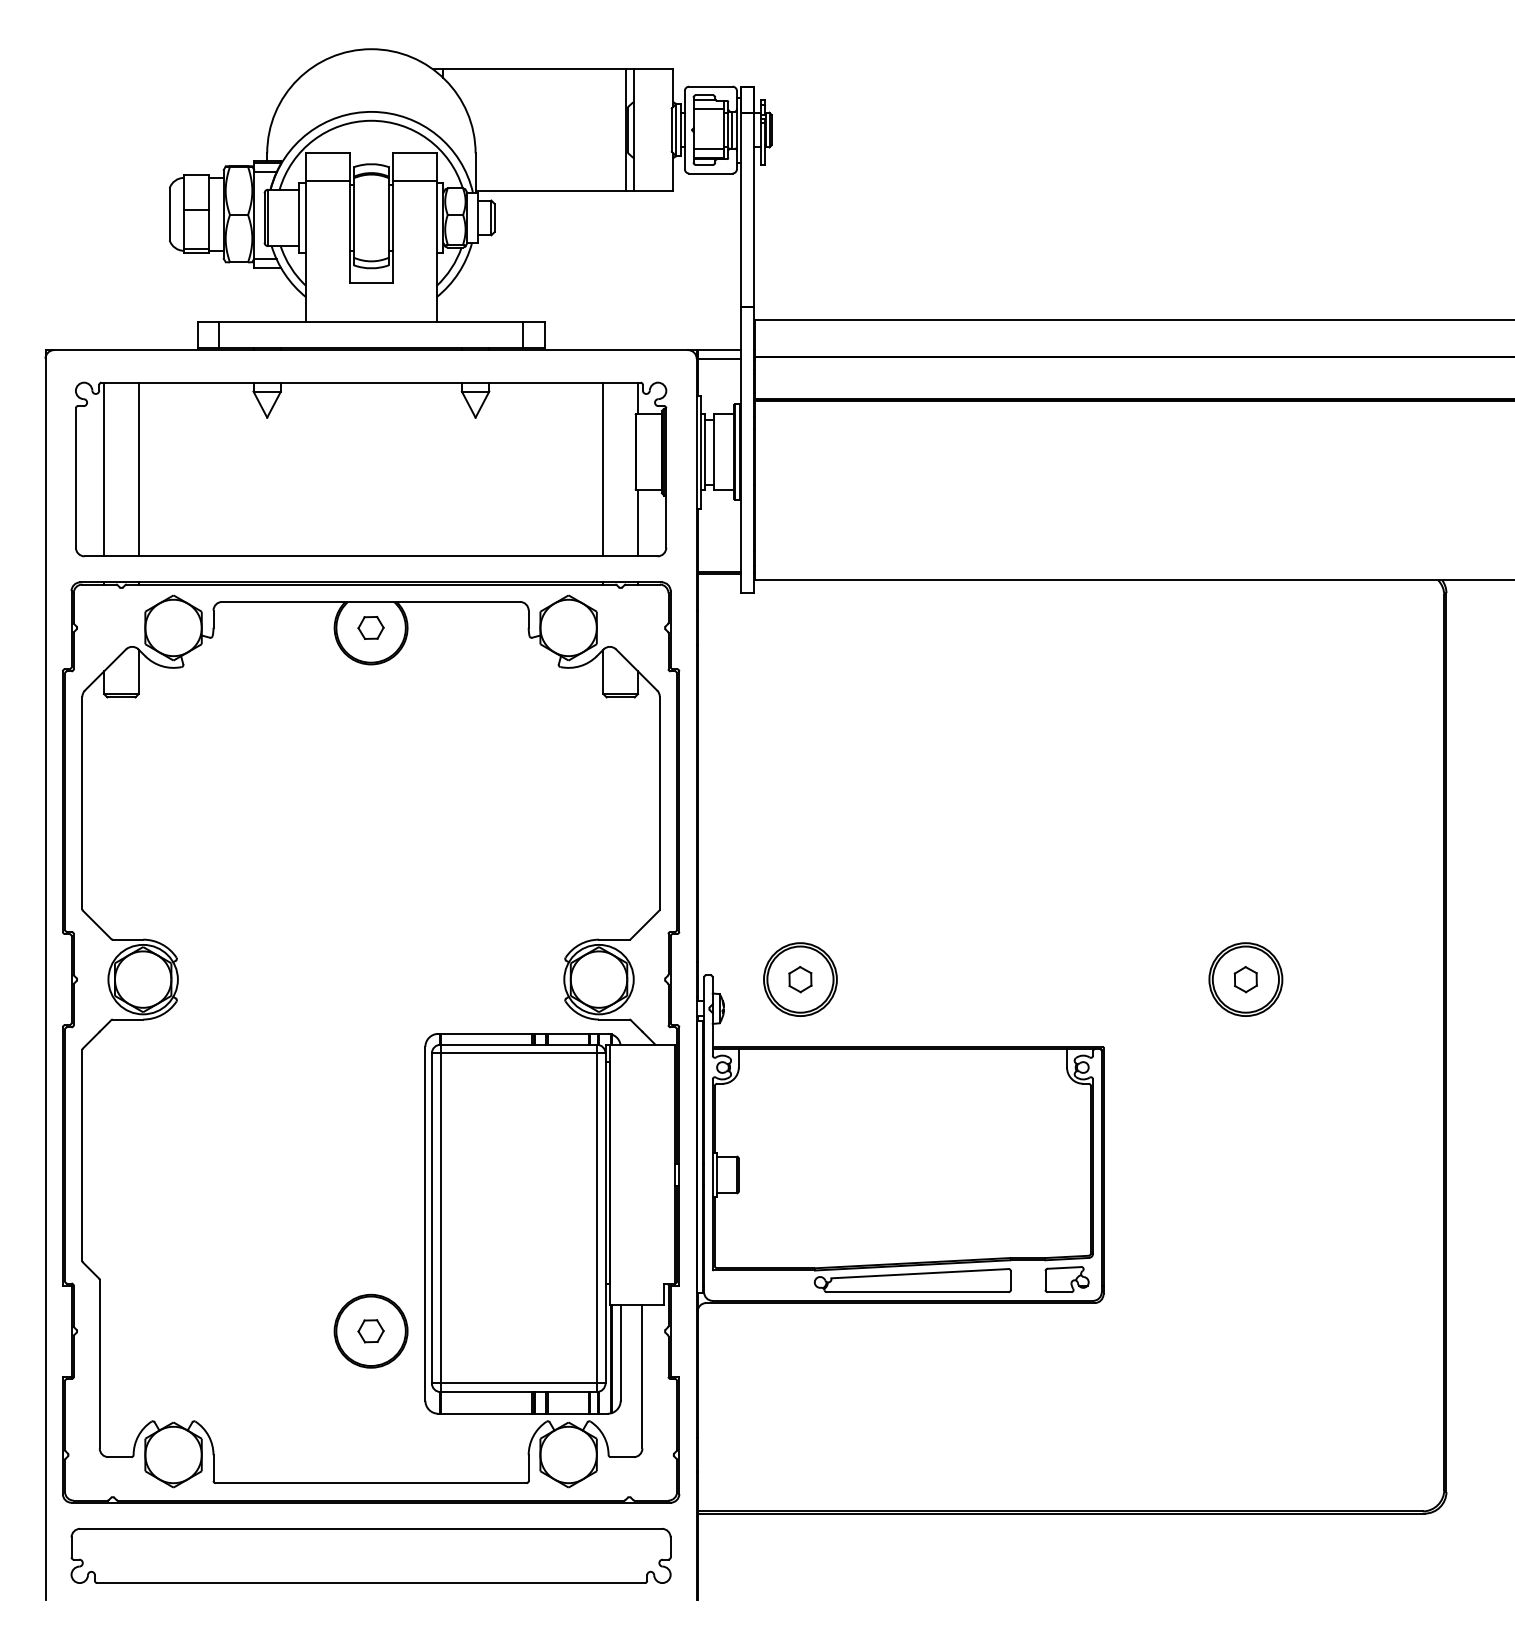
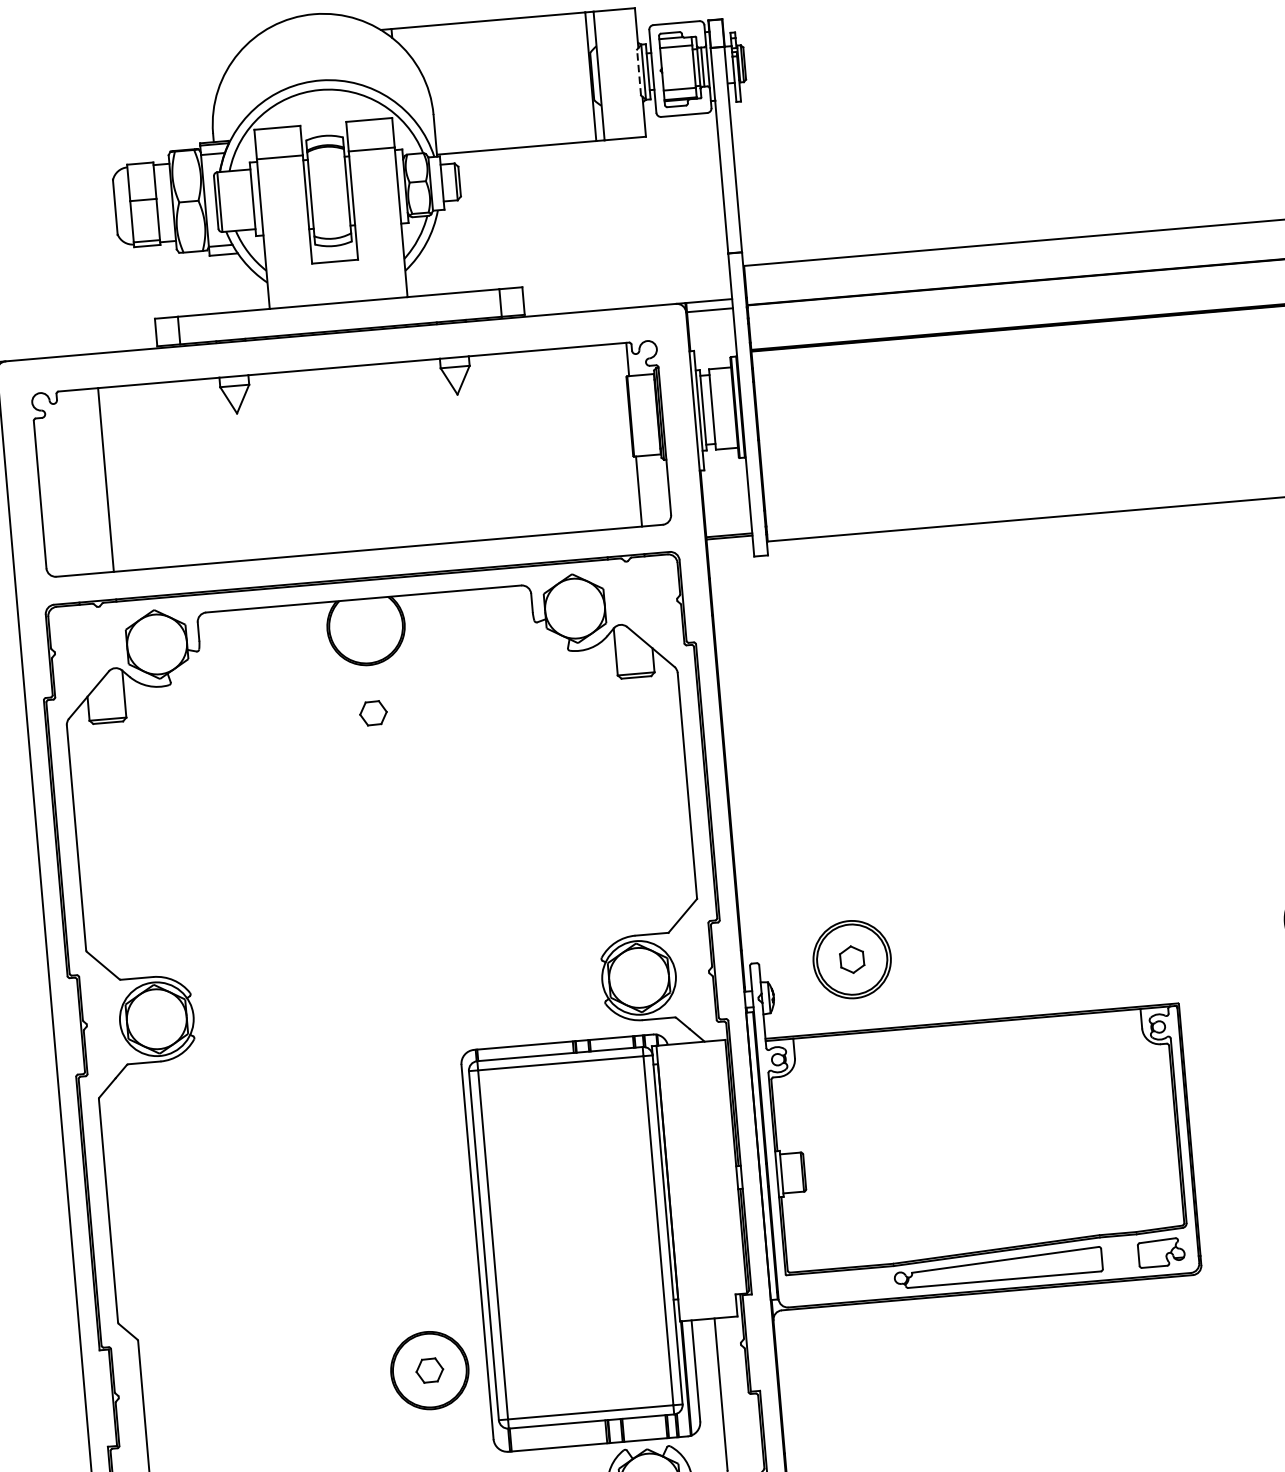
line: (671, 130) -> (638, 73), solid -> dashed
line: (104, 469) -> (69, 483), removed
line: (603, 469) -> (597, 437), removed
part: (370, 627) -> (372, 712), moved

